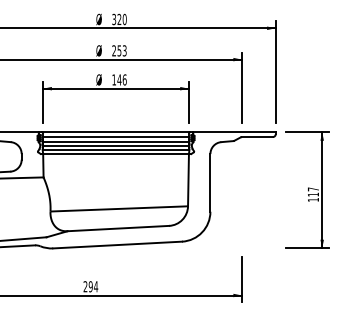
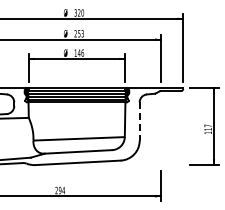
line: (210, 184) -> (139, 122), solid -> dashed

